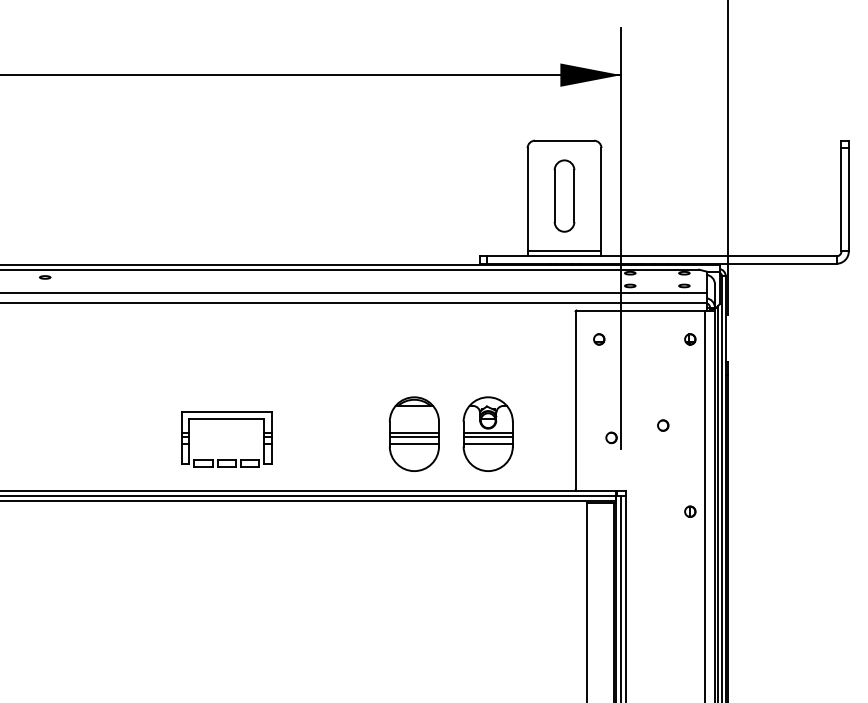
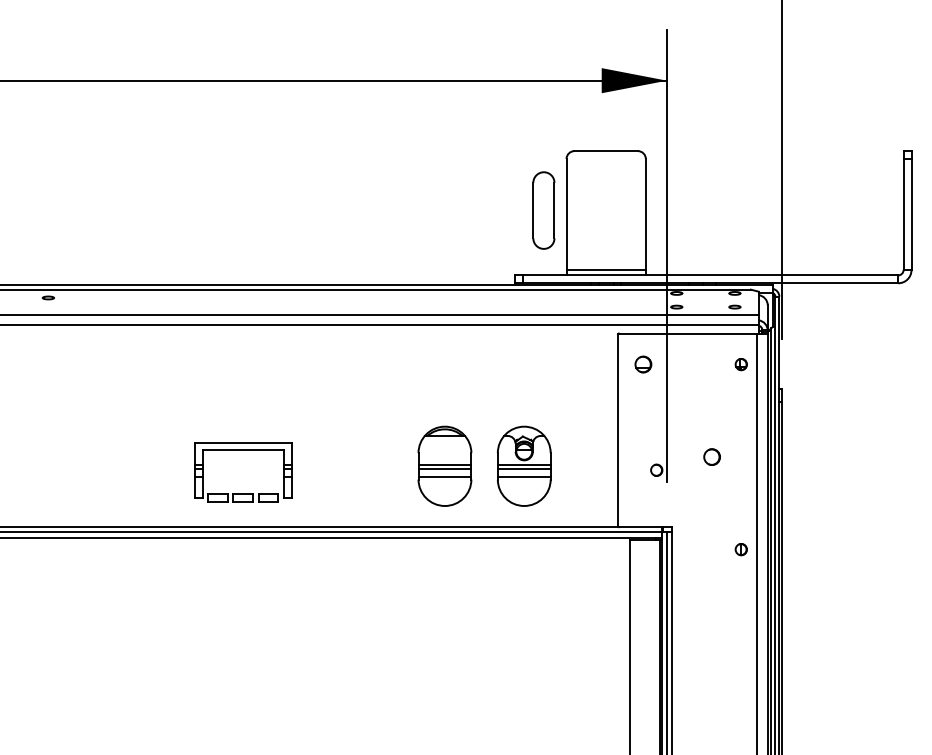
part: (564, 195) -> (543, 209), moved
part: (599, 339) -> (643, 364), size x1.4
circle: (663, 425) -> (712, 456), size x1.4

